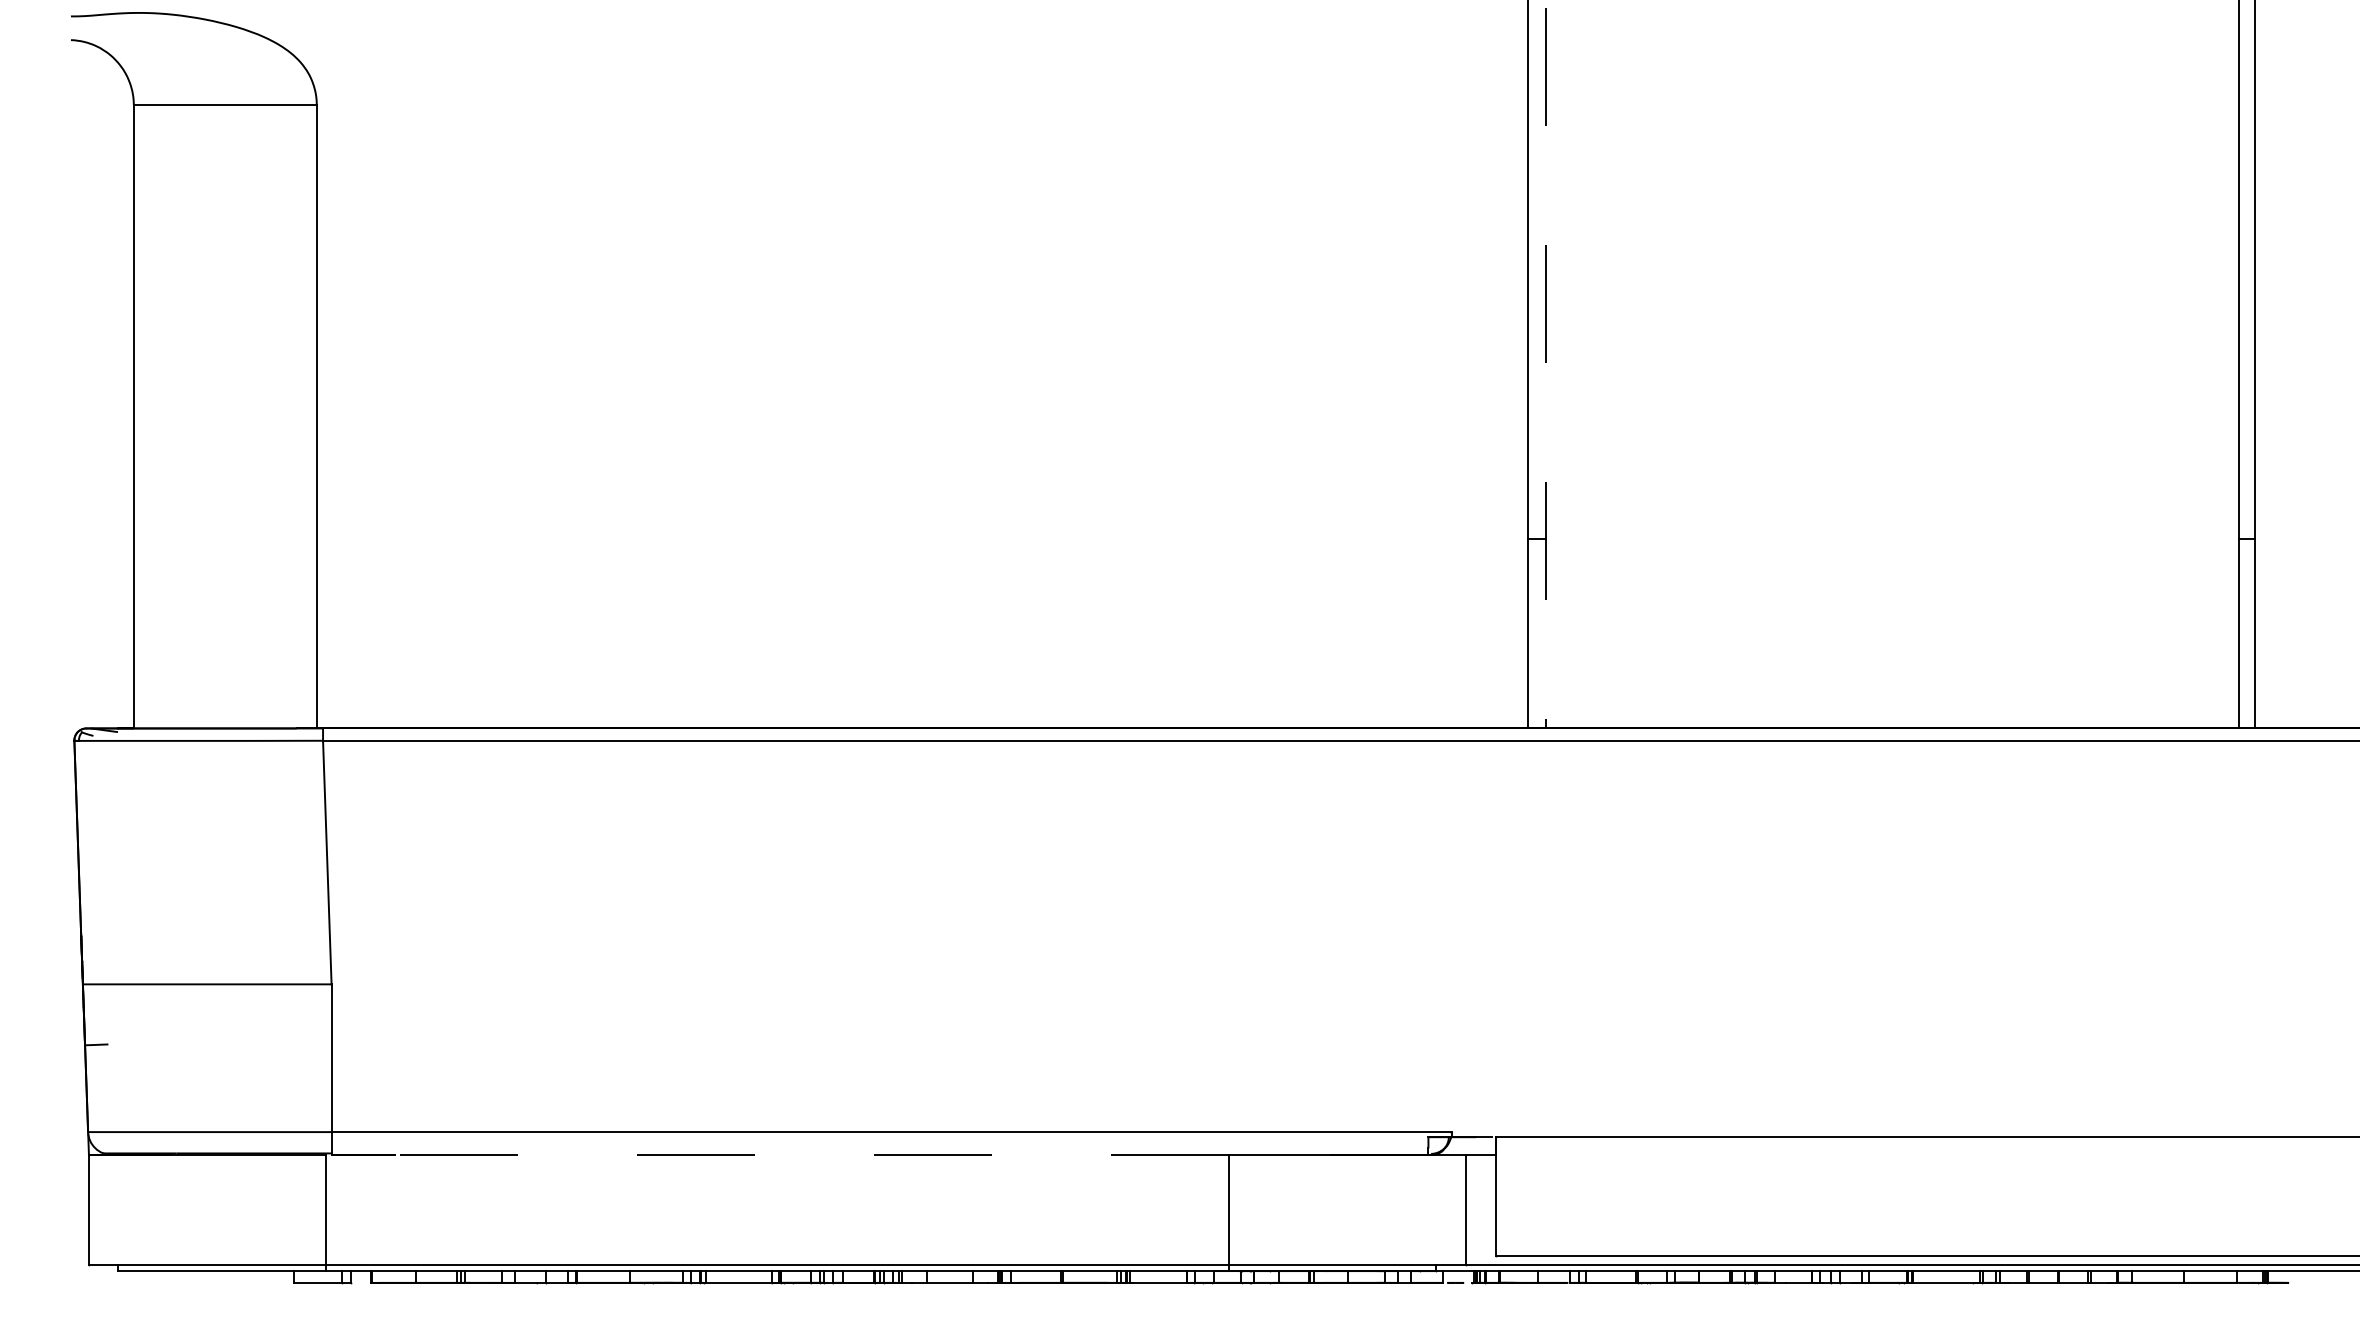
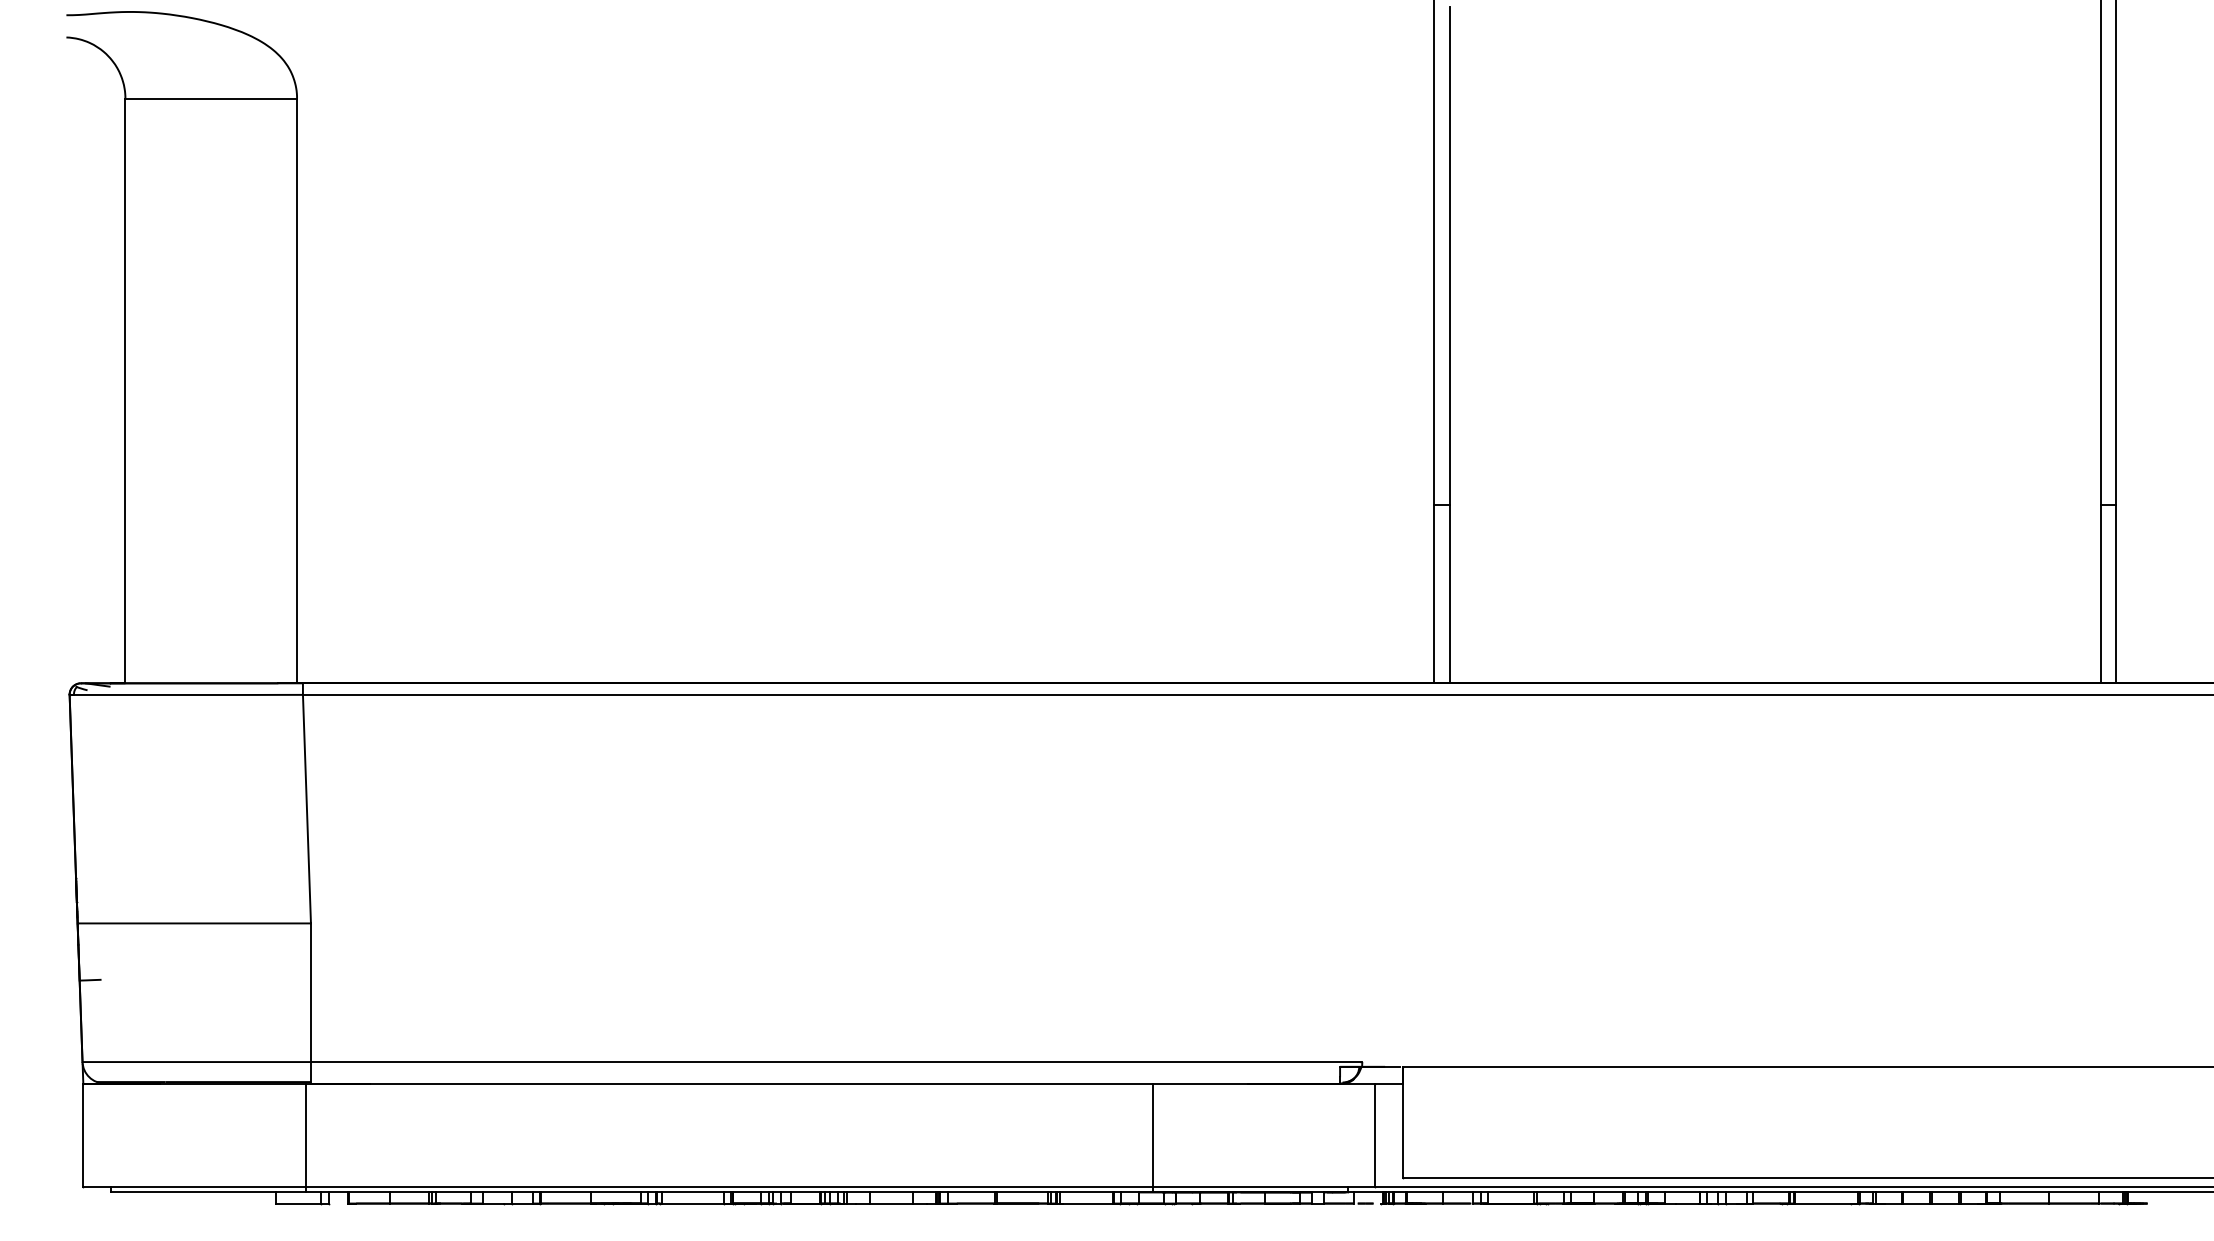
line: (1546, 368) -> (1450, 345), dashed -> solid
line: (777, 1154) -> (729, 1083), dashed -> solid

